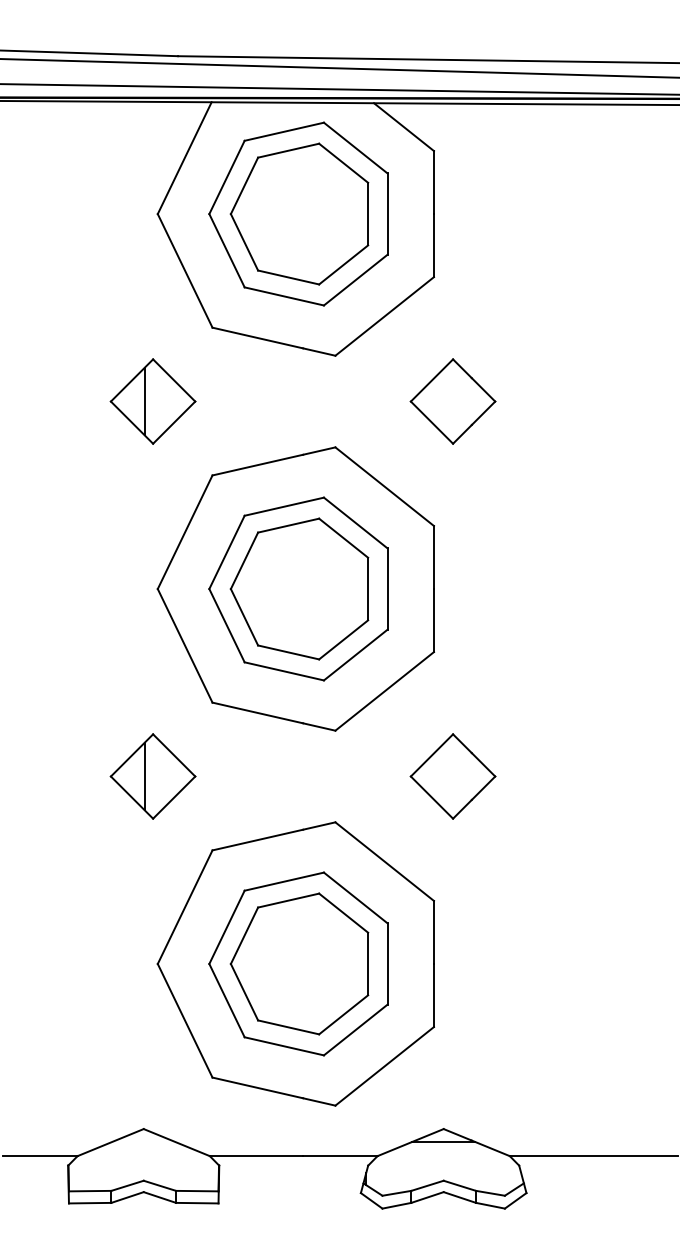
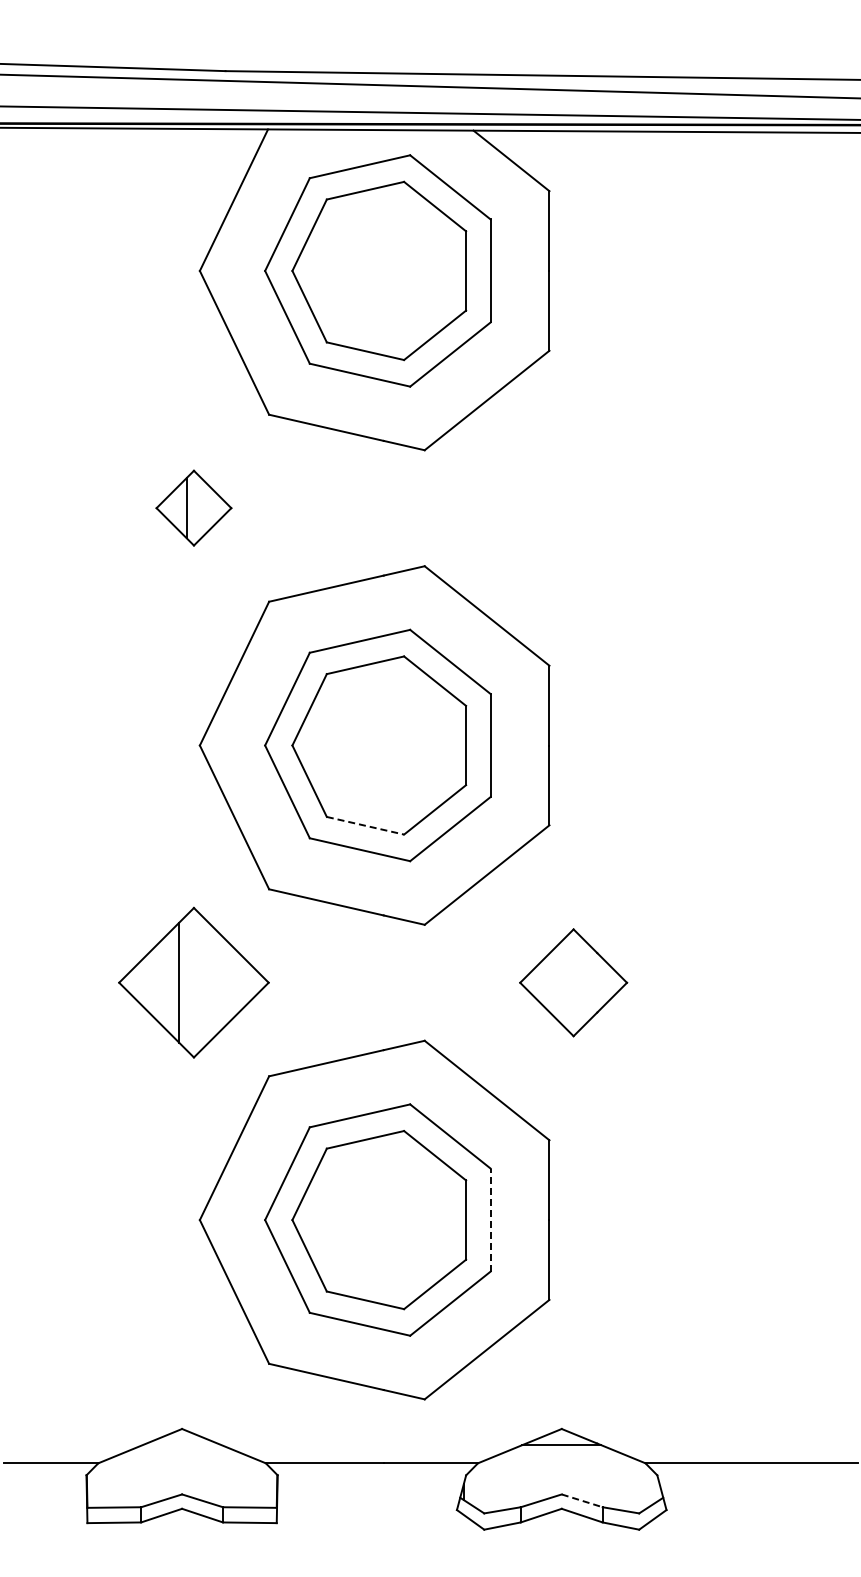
part: (152, 400) -> (193, 507), size x0.7
part: (452, 400) -> (573, 507), removed
line: (288, 652) -> (365, 825), solid -> dashed
part: (152, 776) -> (193, 982), size x1.4
line: (387, 963) -> (490, 1219), solid -> dashed
line: (460, 1185) -> (582, 1500), solid -> dashed

